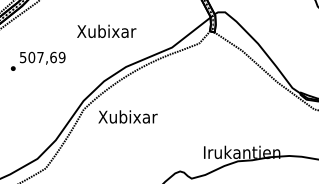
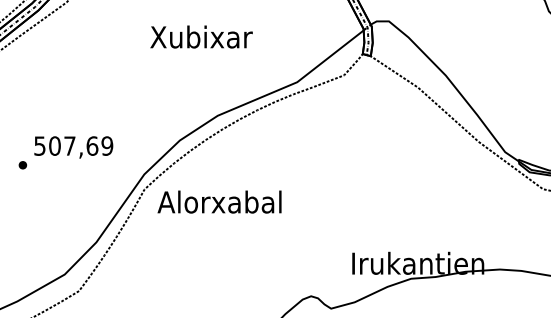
text: (106, 30) -> (201, 35), moved
text: (37, 60) -> (64, 151), moved
text: (126, 116) -> (218, 201), Xubixar -> Alorxabal

